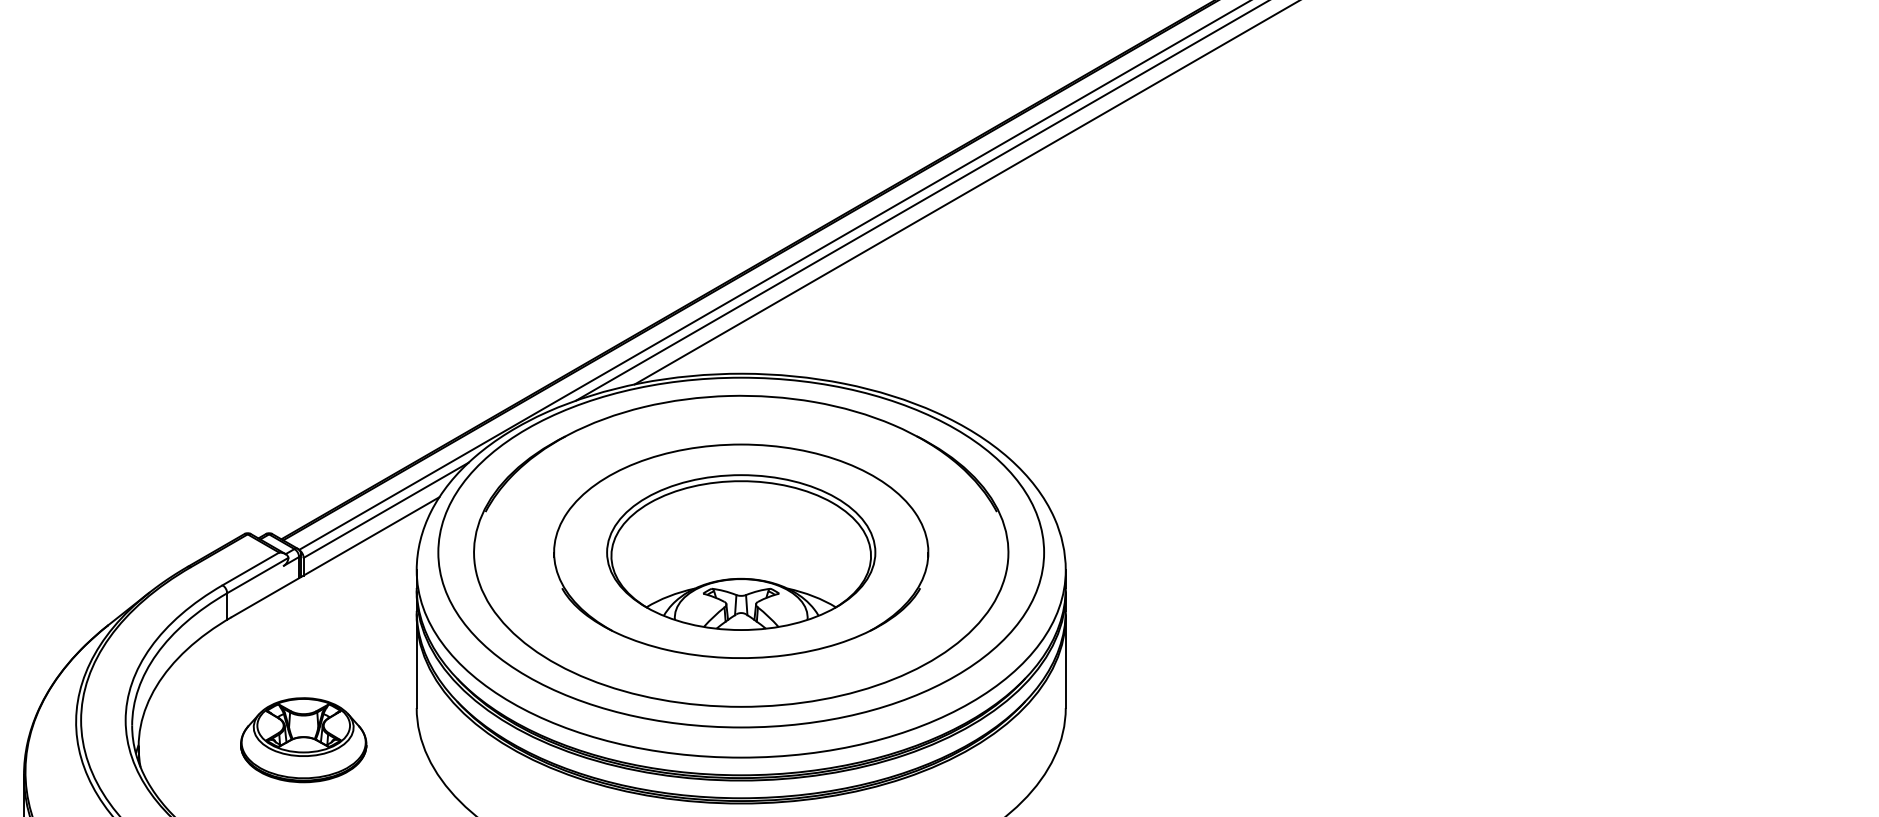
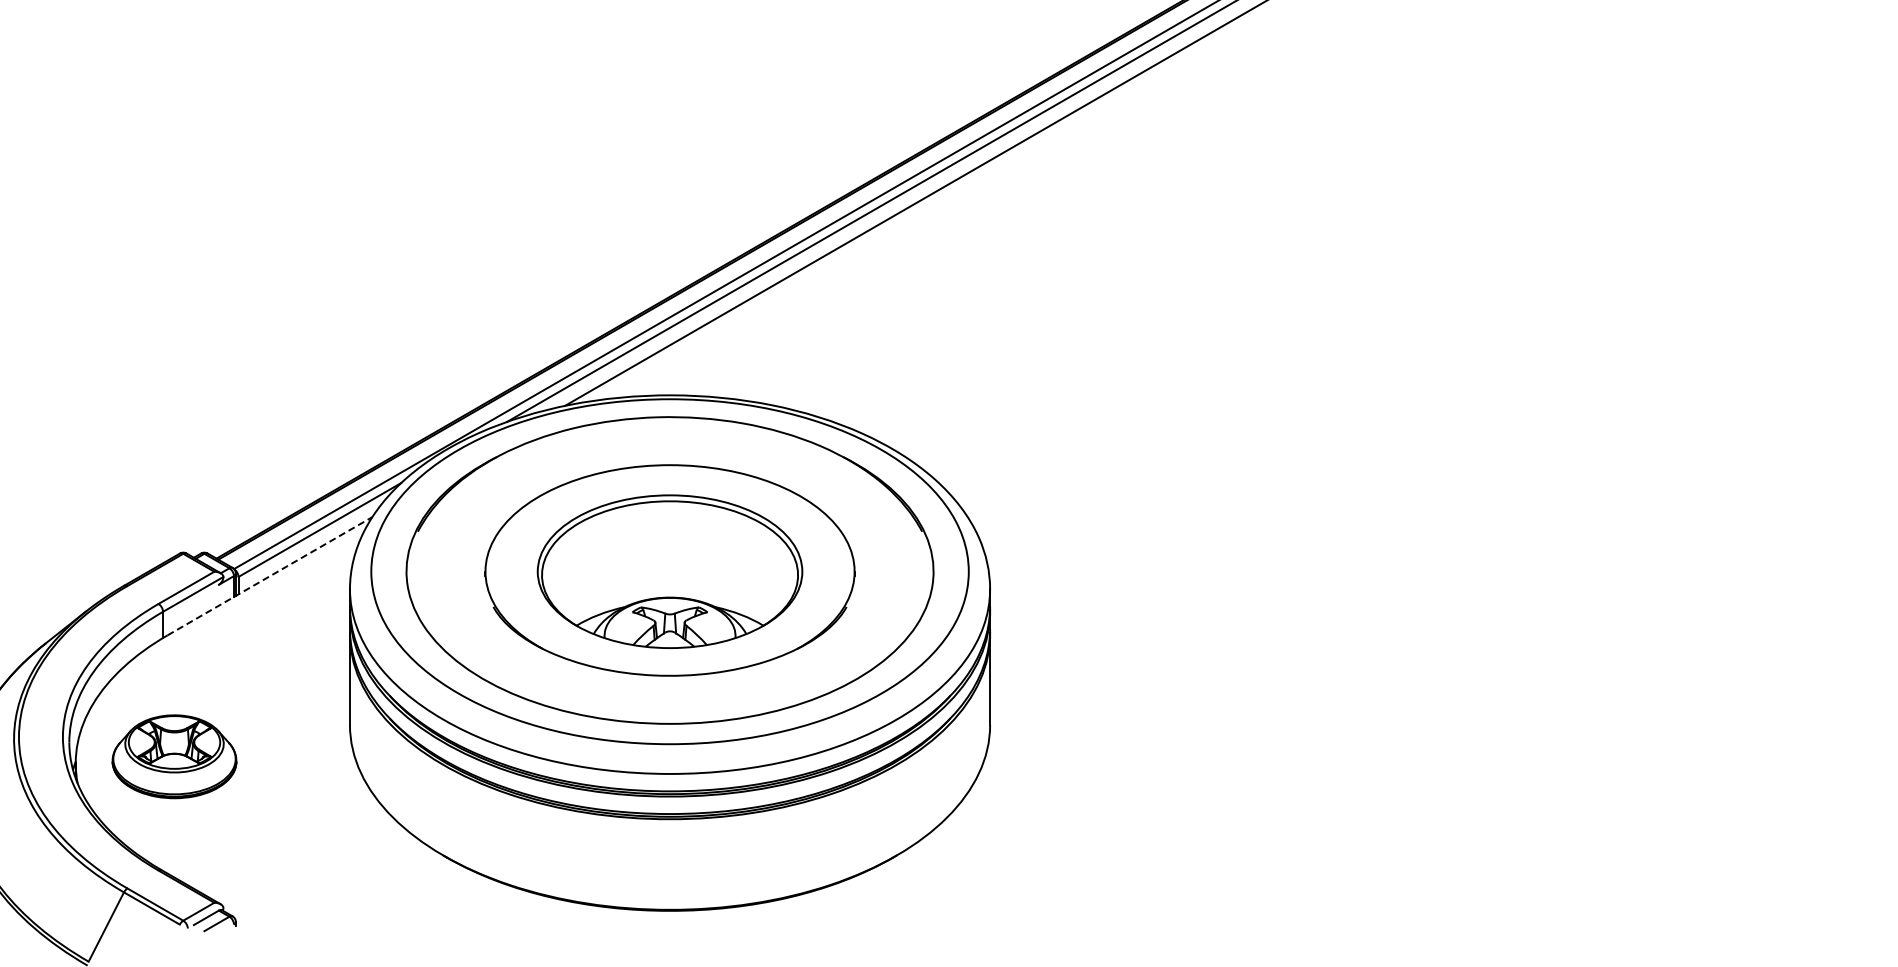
line: (336, 556) -> (270, 575), solid -> dashed
part: (303, 739) -> (174, 756), moved

